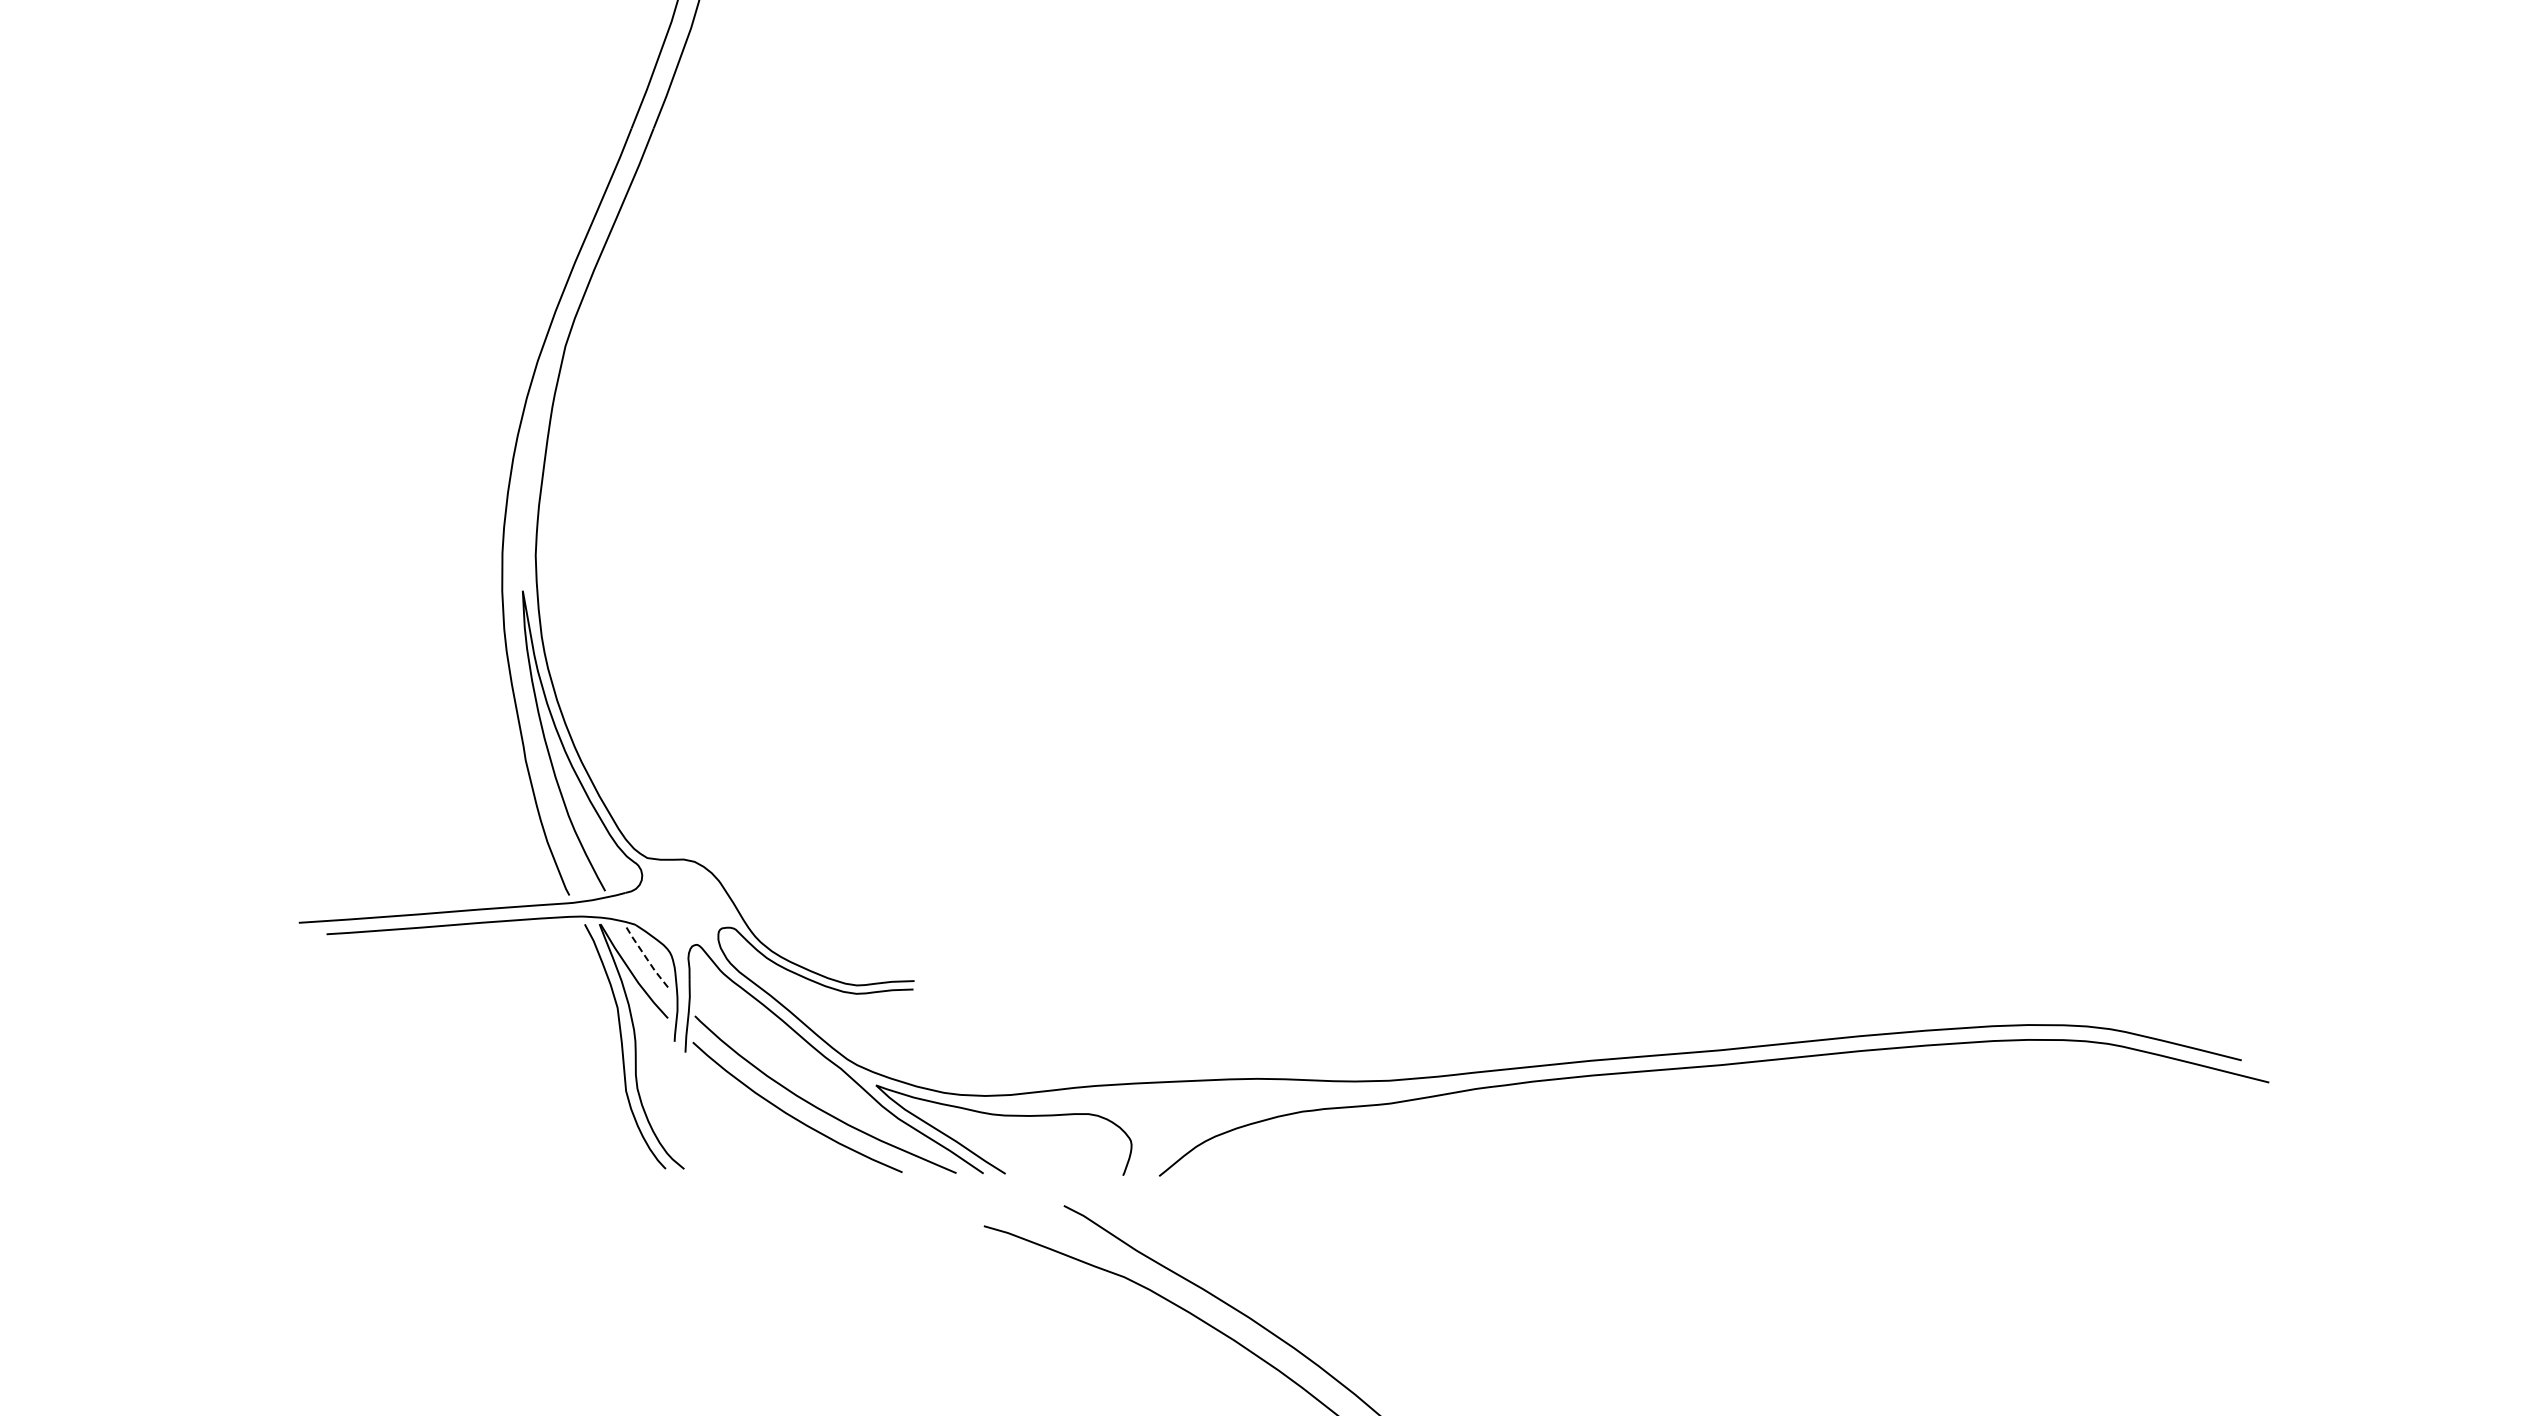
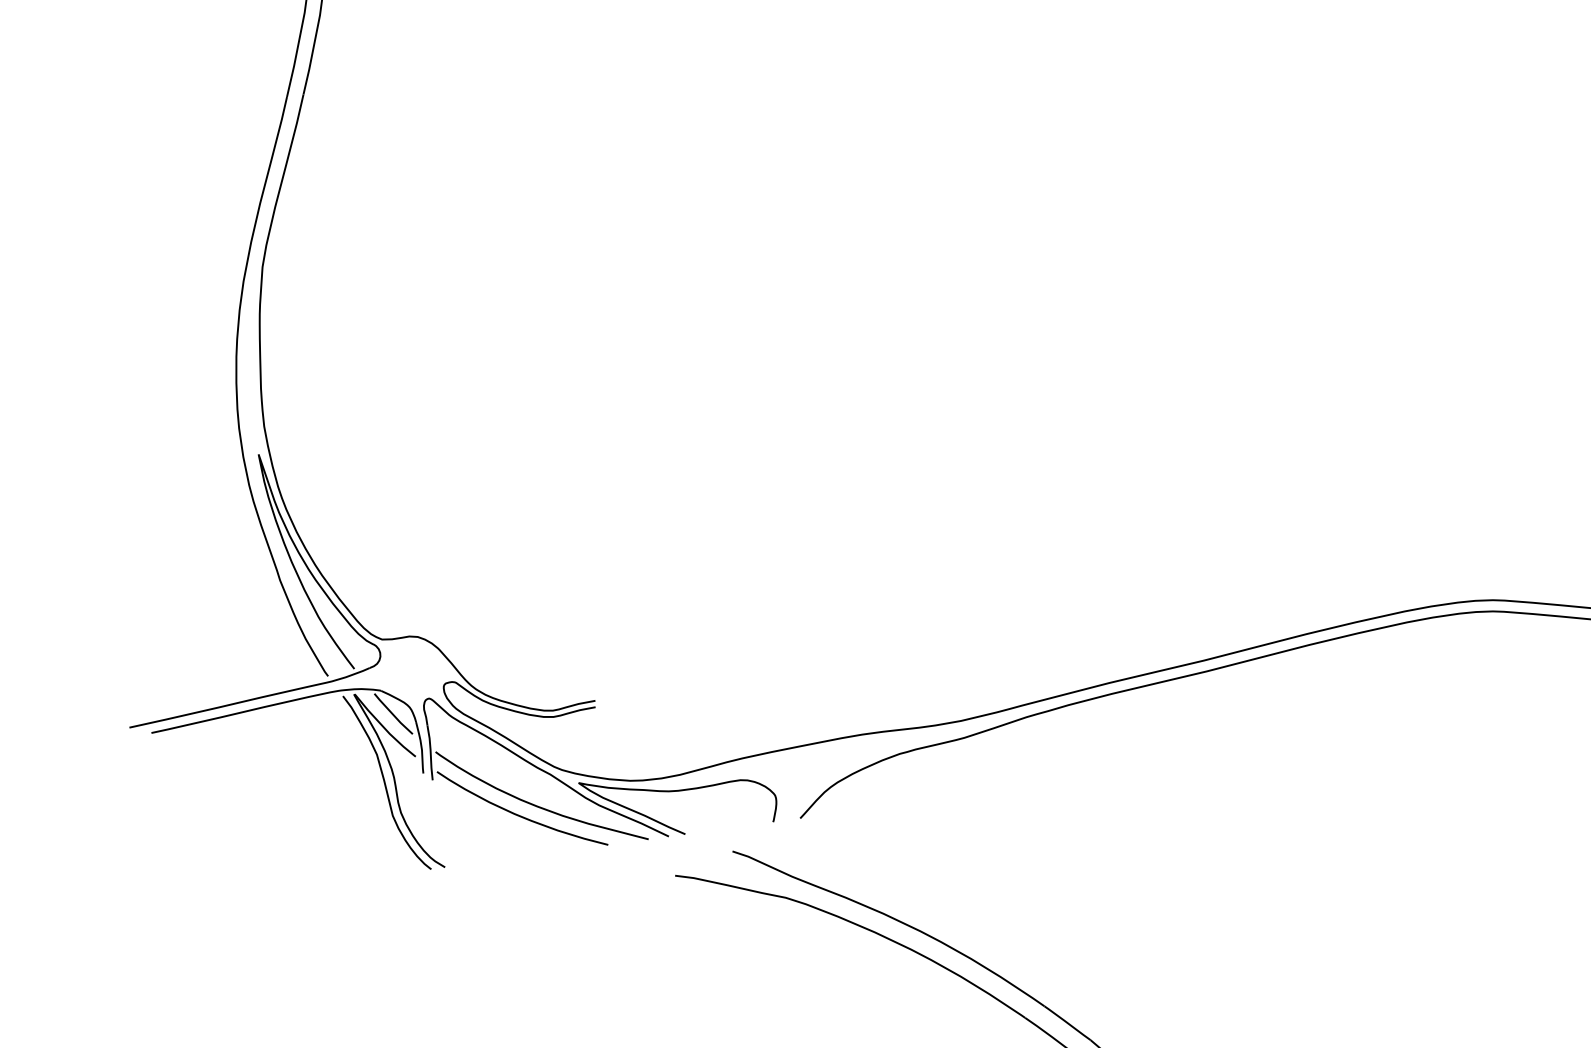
line: (646, 958) -> (392, 714), dashed -> solid

